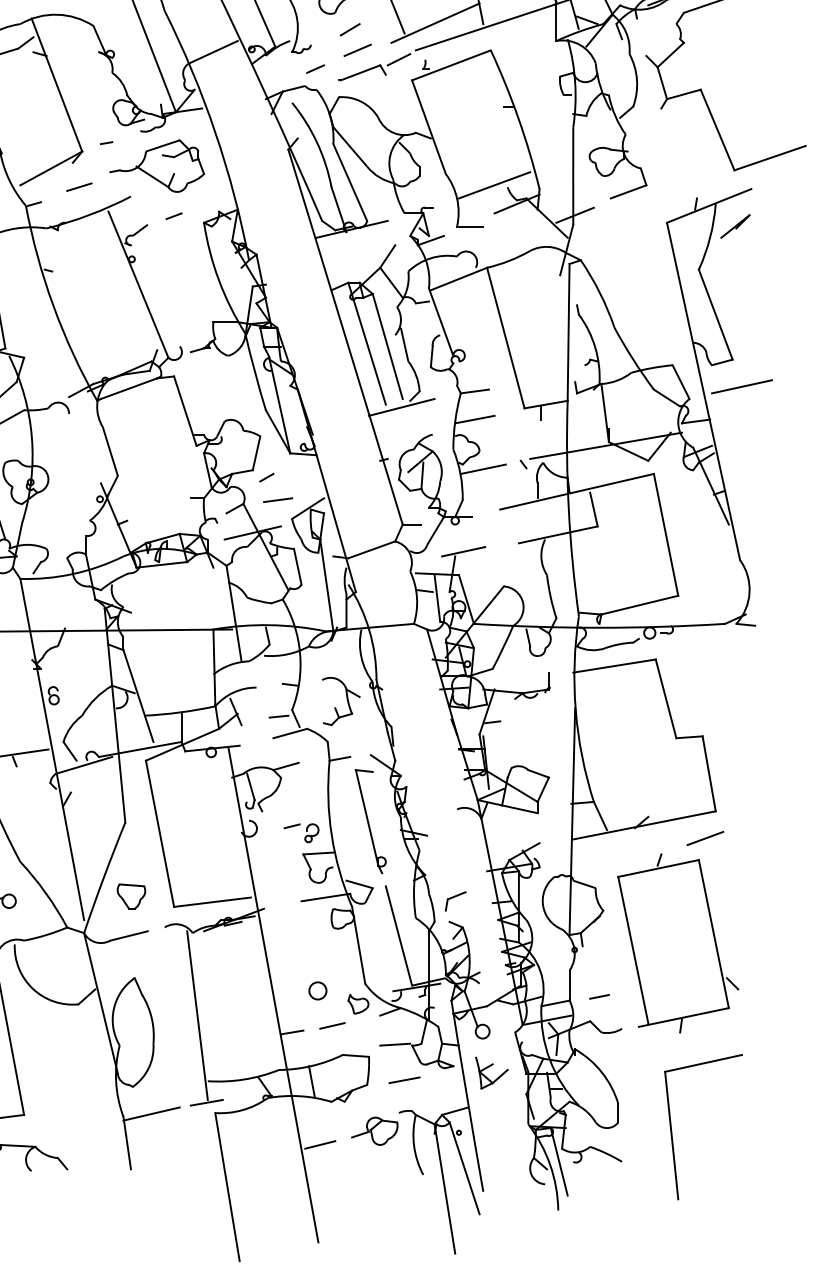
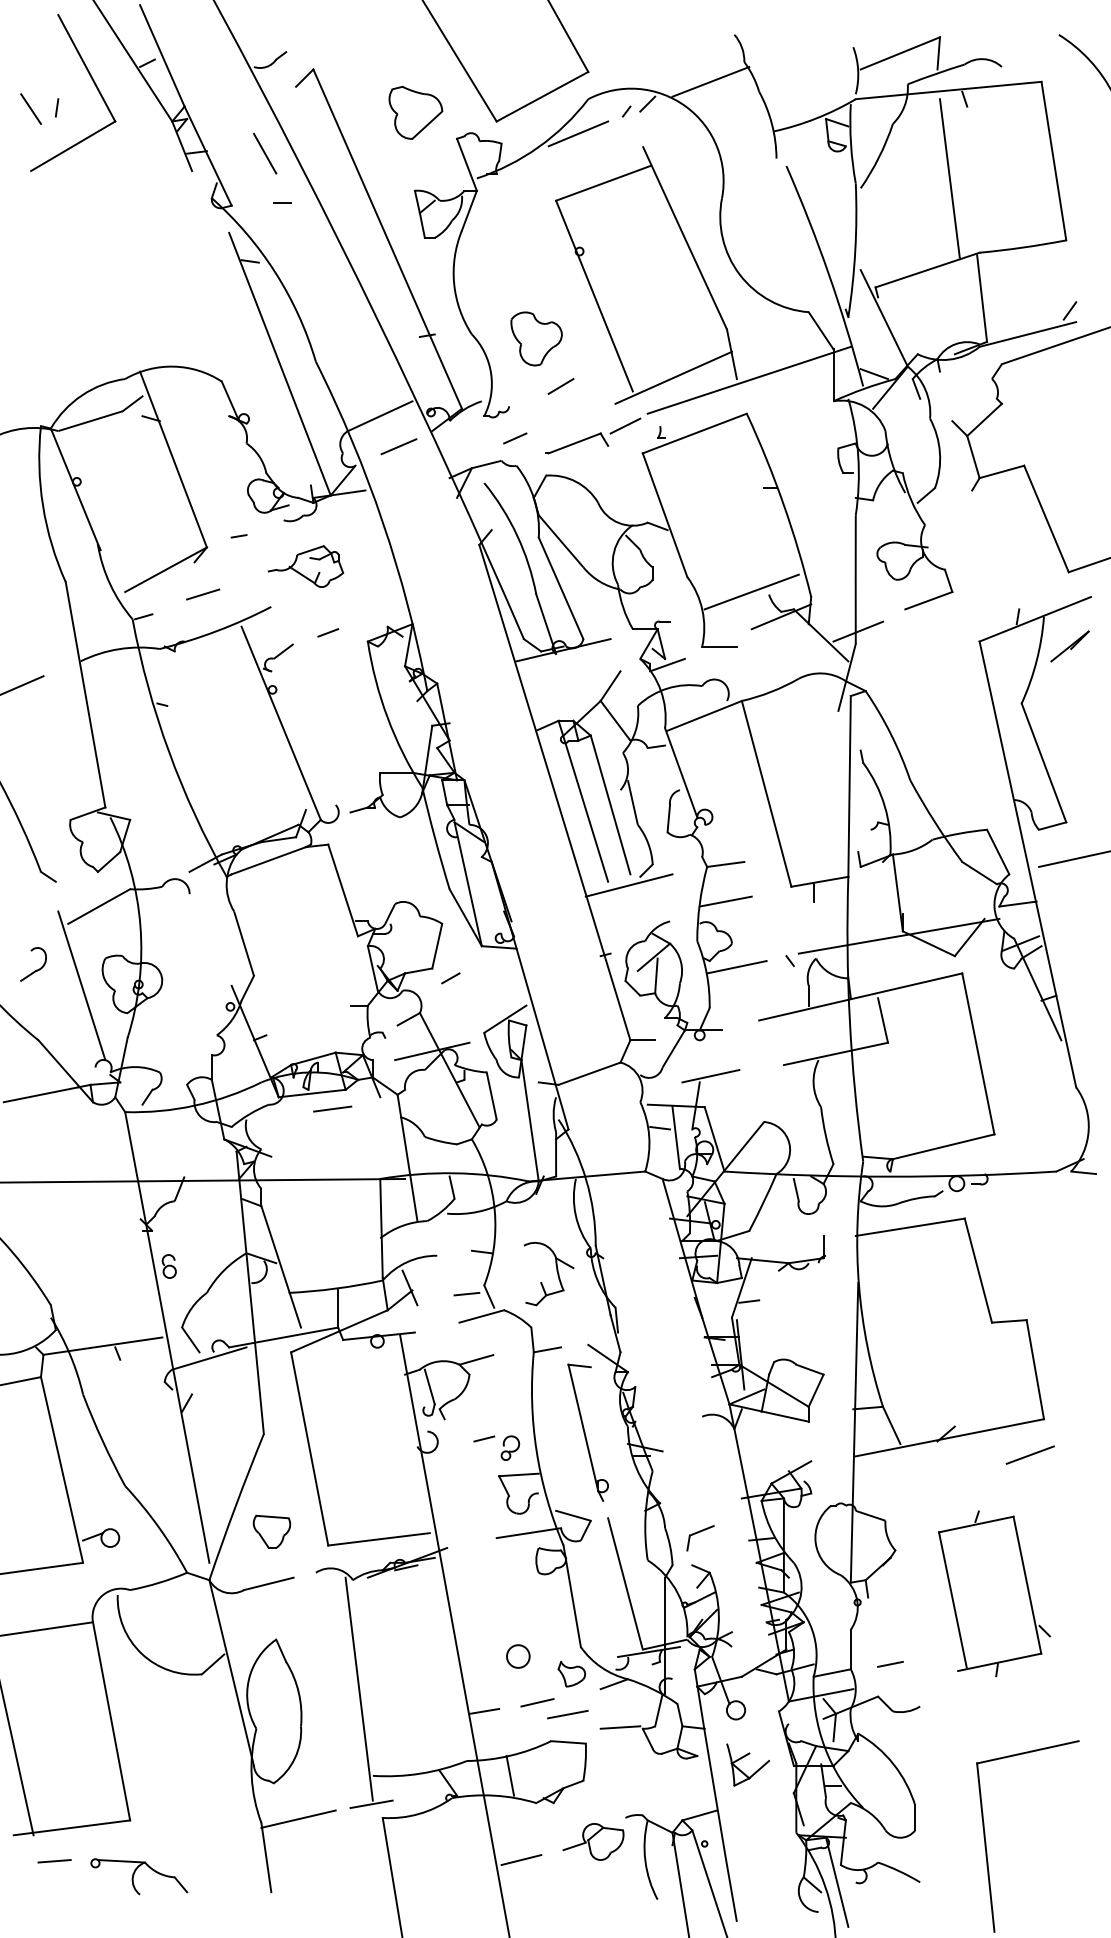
line: (357, 50) -> (398, 446), moved
part: (156, 165) -> (305, 566), size x0.6
line: (277, 499) -> (332, 1108), moved
part: (678, 943) -> (994, 1593), size x0.7
line: (404, 1080) -> (567, 1714), moved

